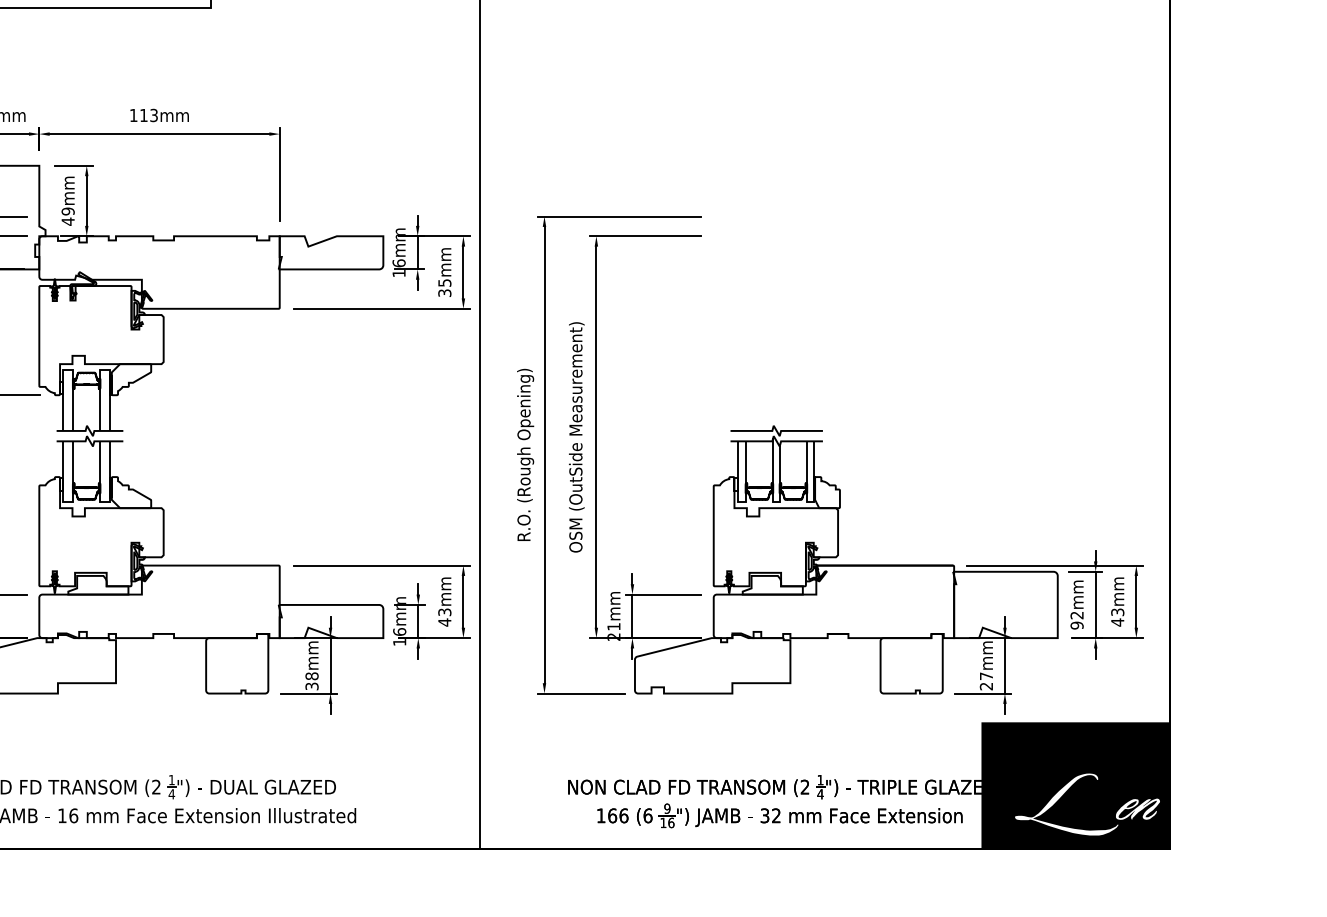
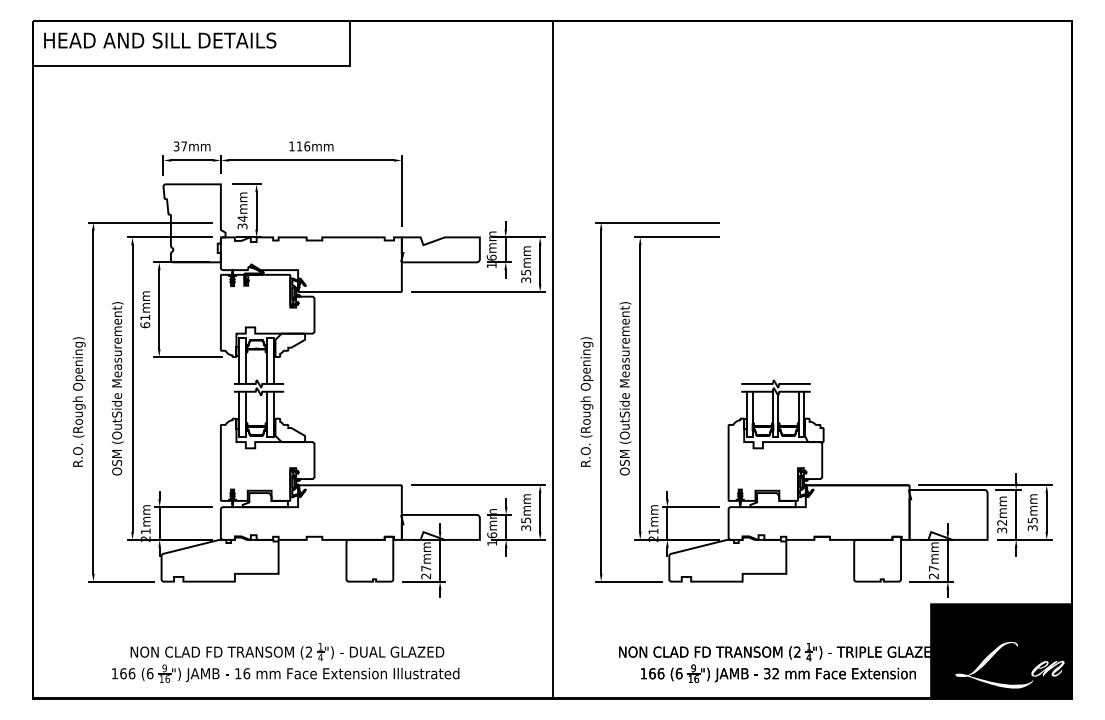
text: (154, 115) -> (307, 146), 113mm -> 116mm
text: (68, 216) -> (242, 222), 49mm -> 34mm
text: (445, 617) -> (526, 524), 43mm -> 35mm
text: (1117, 617) -> (1032, 524), 43mm -> 35mm
text: (1076, 625) -> (1001, 530), 92mm -> 32mm
text: (312, 681) -> (426, 572), 38mm -> 27mm

